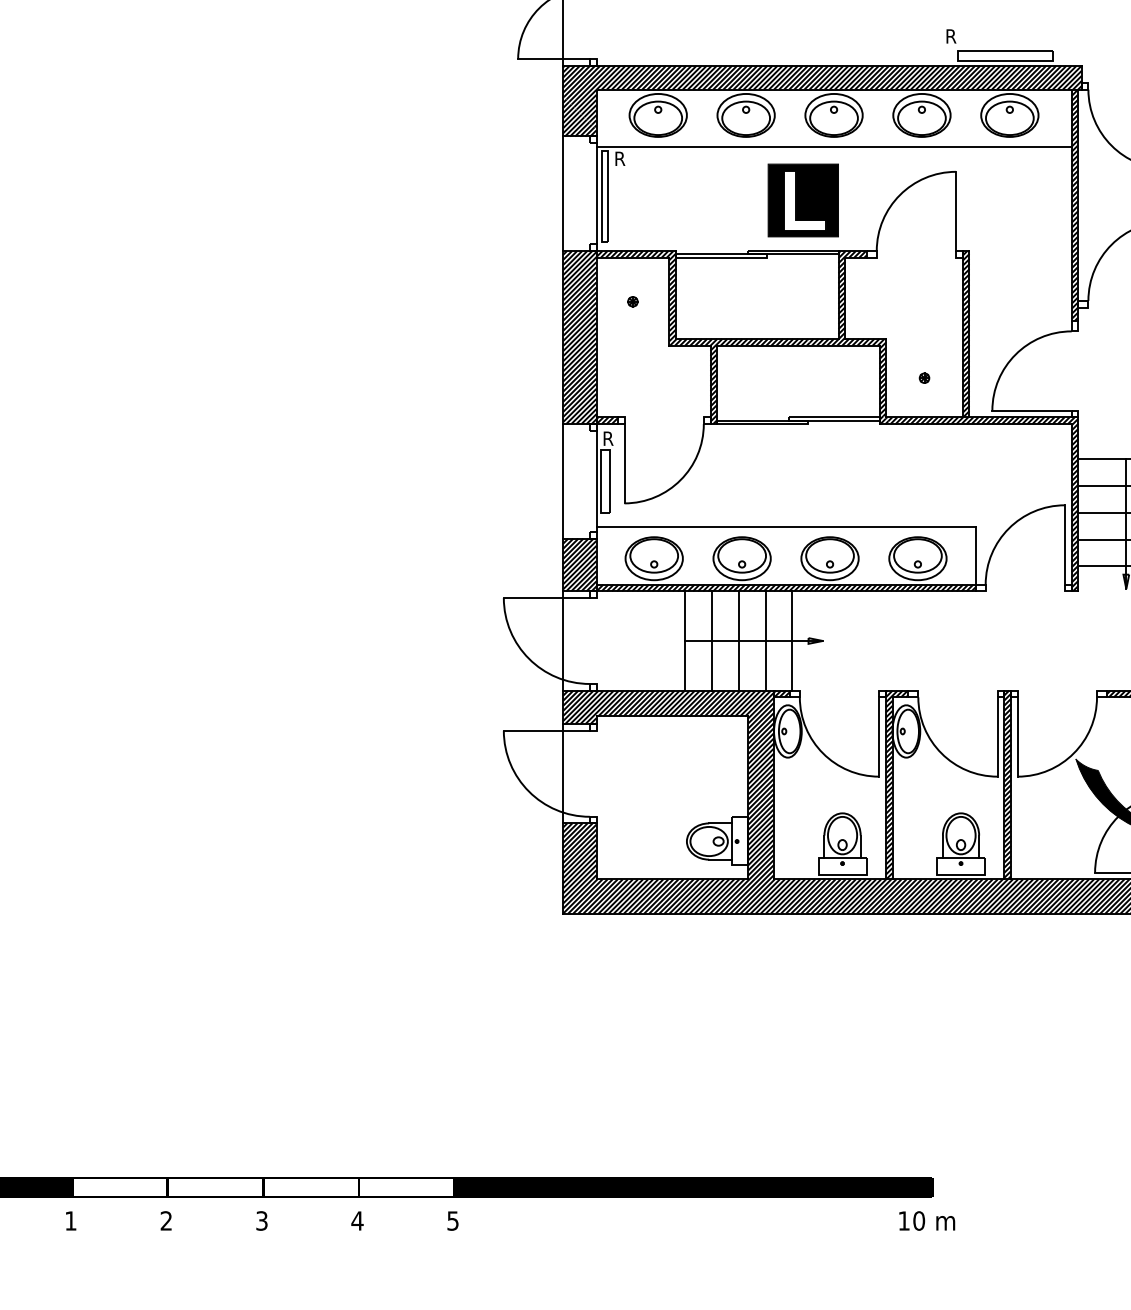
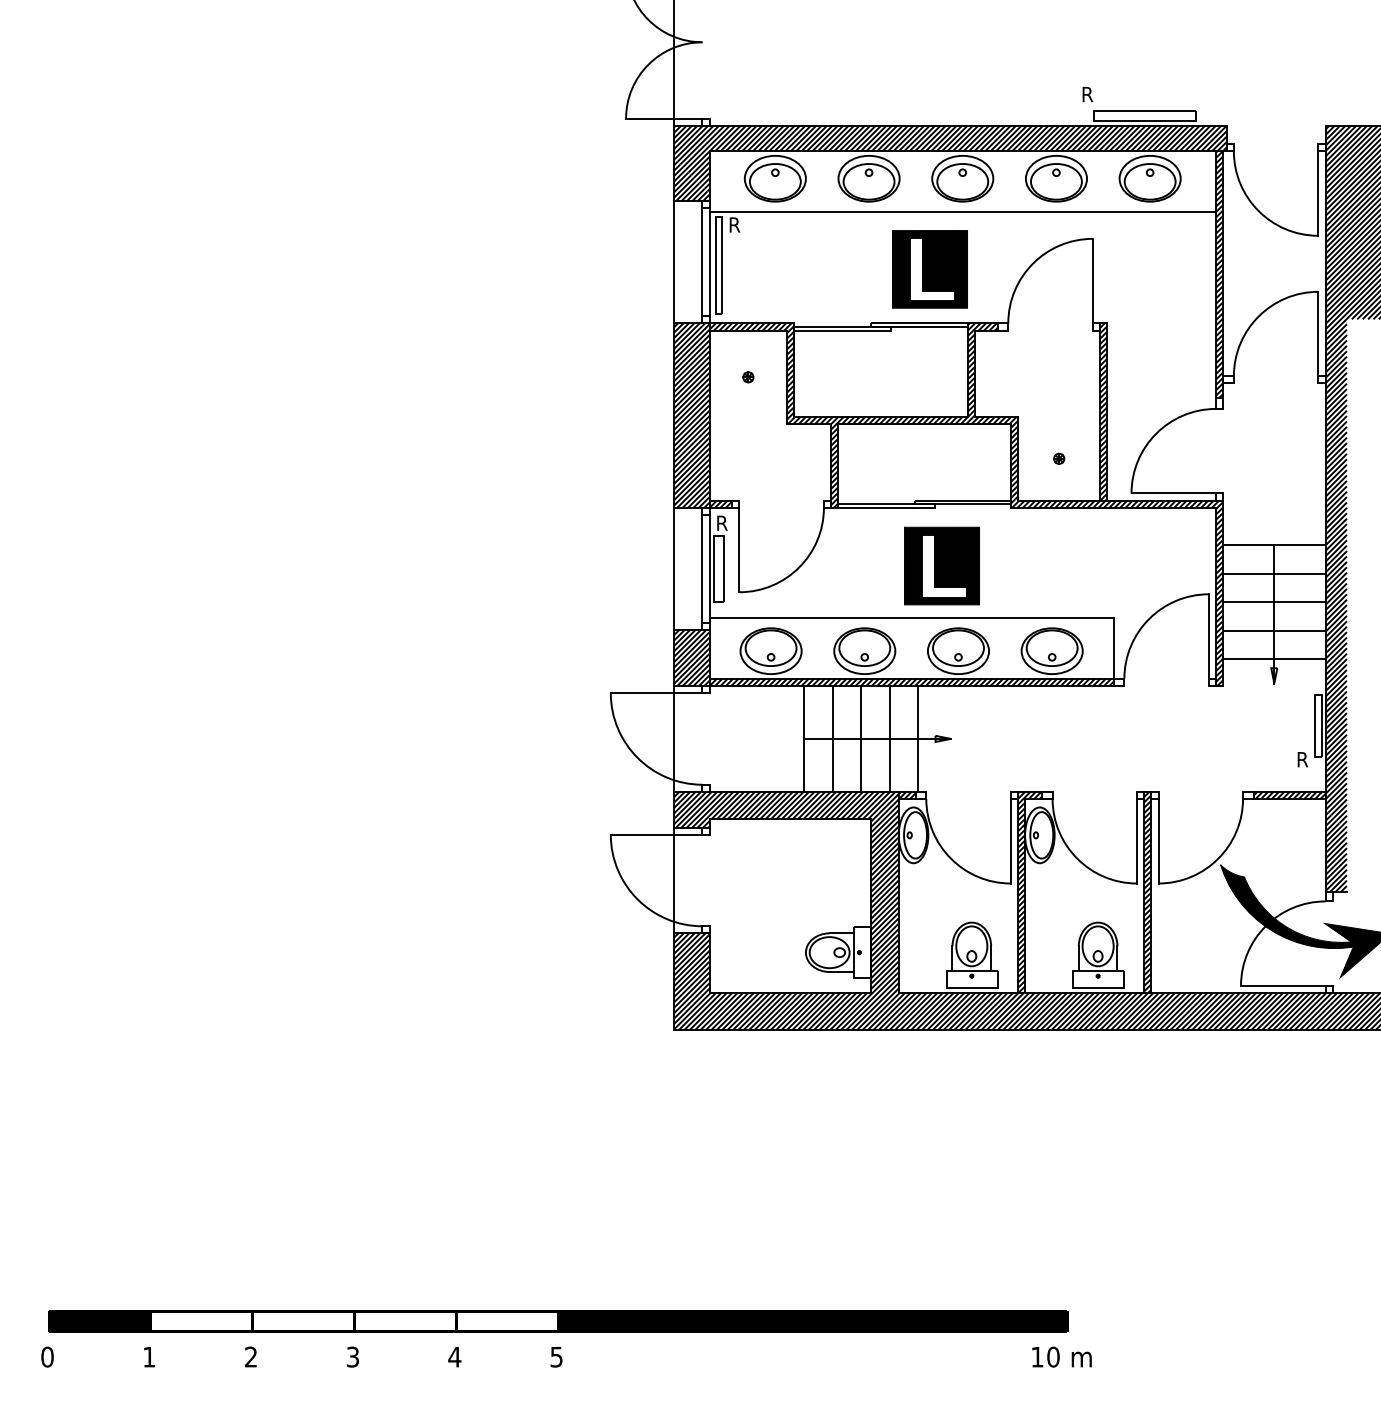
line: (589, 194) -> (702, 262), added
part: (814, 478) -> (941, 565), added
line: (589, 481) -> (702, 568), added

